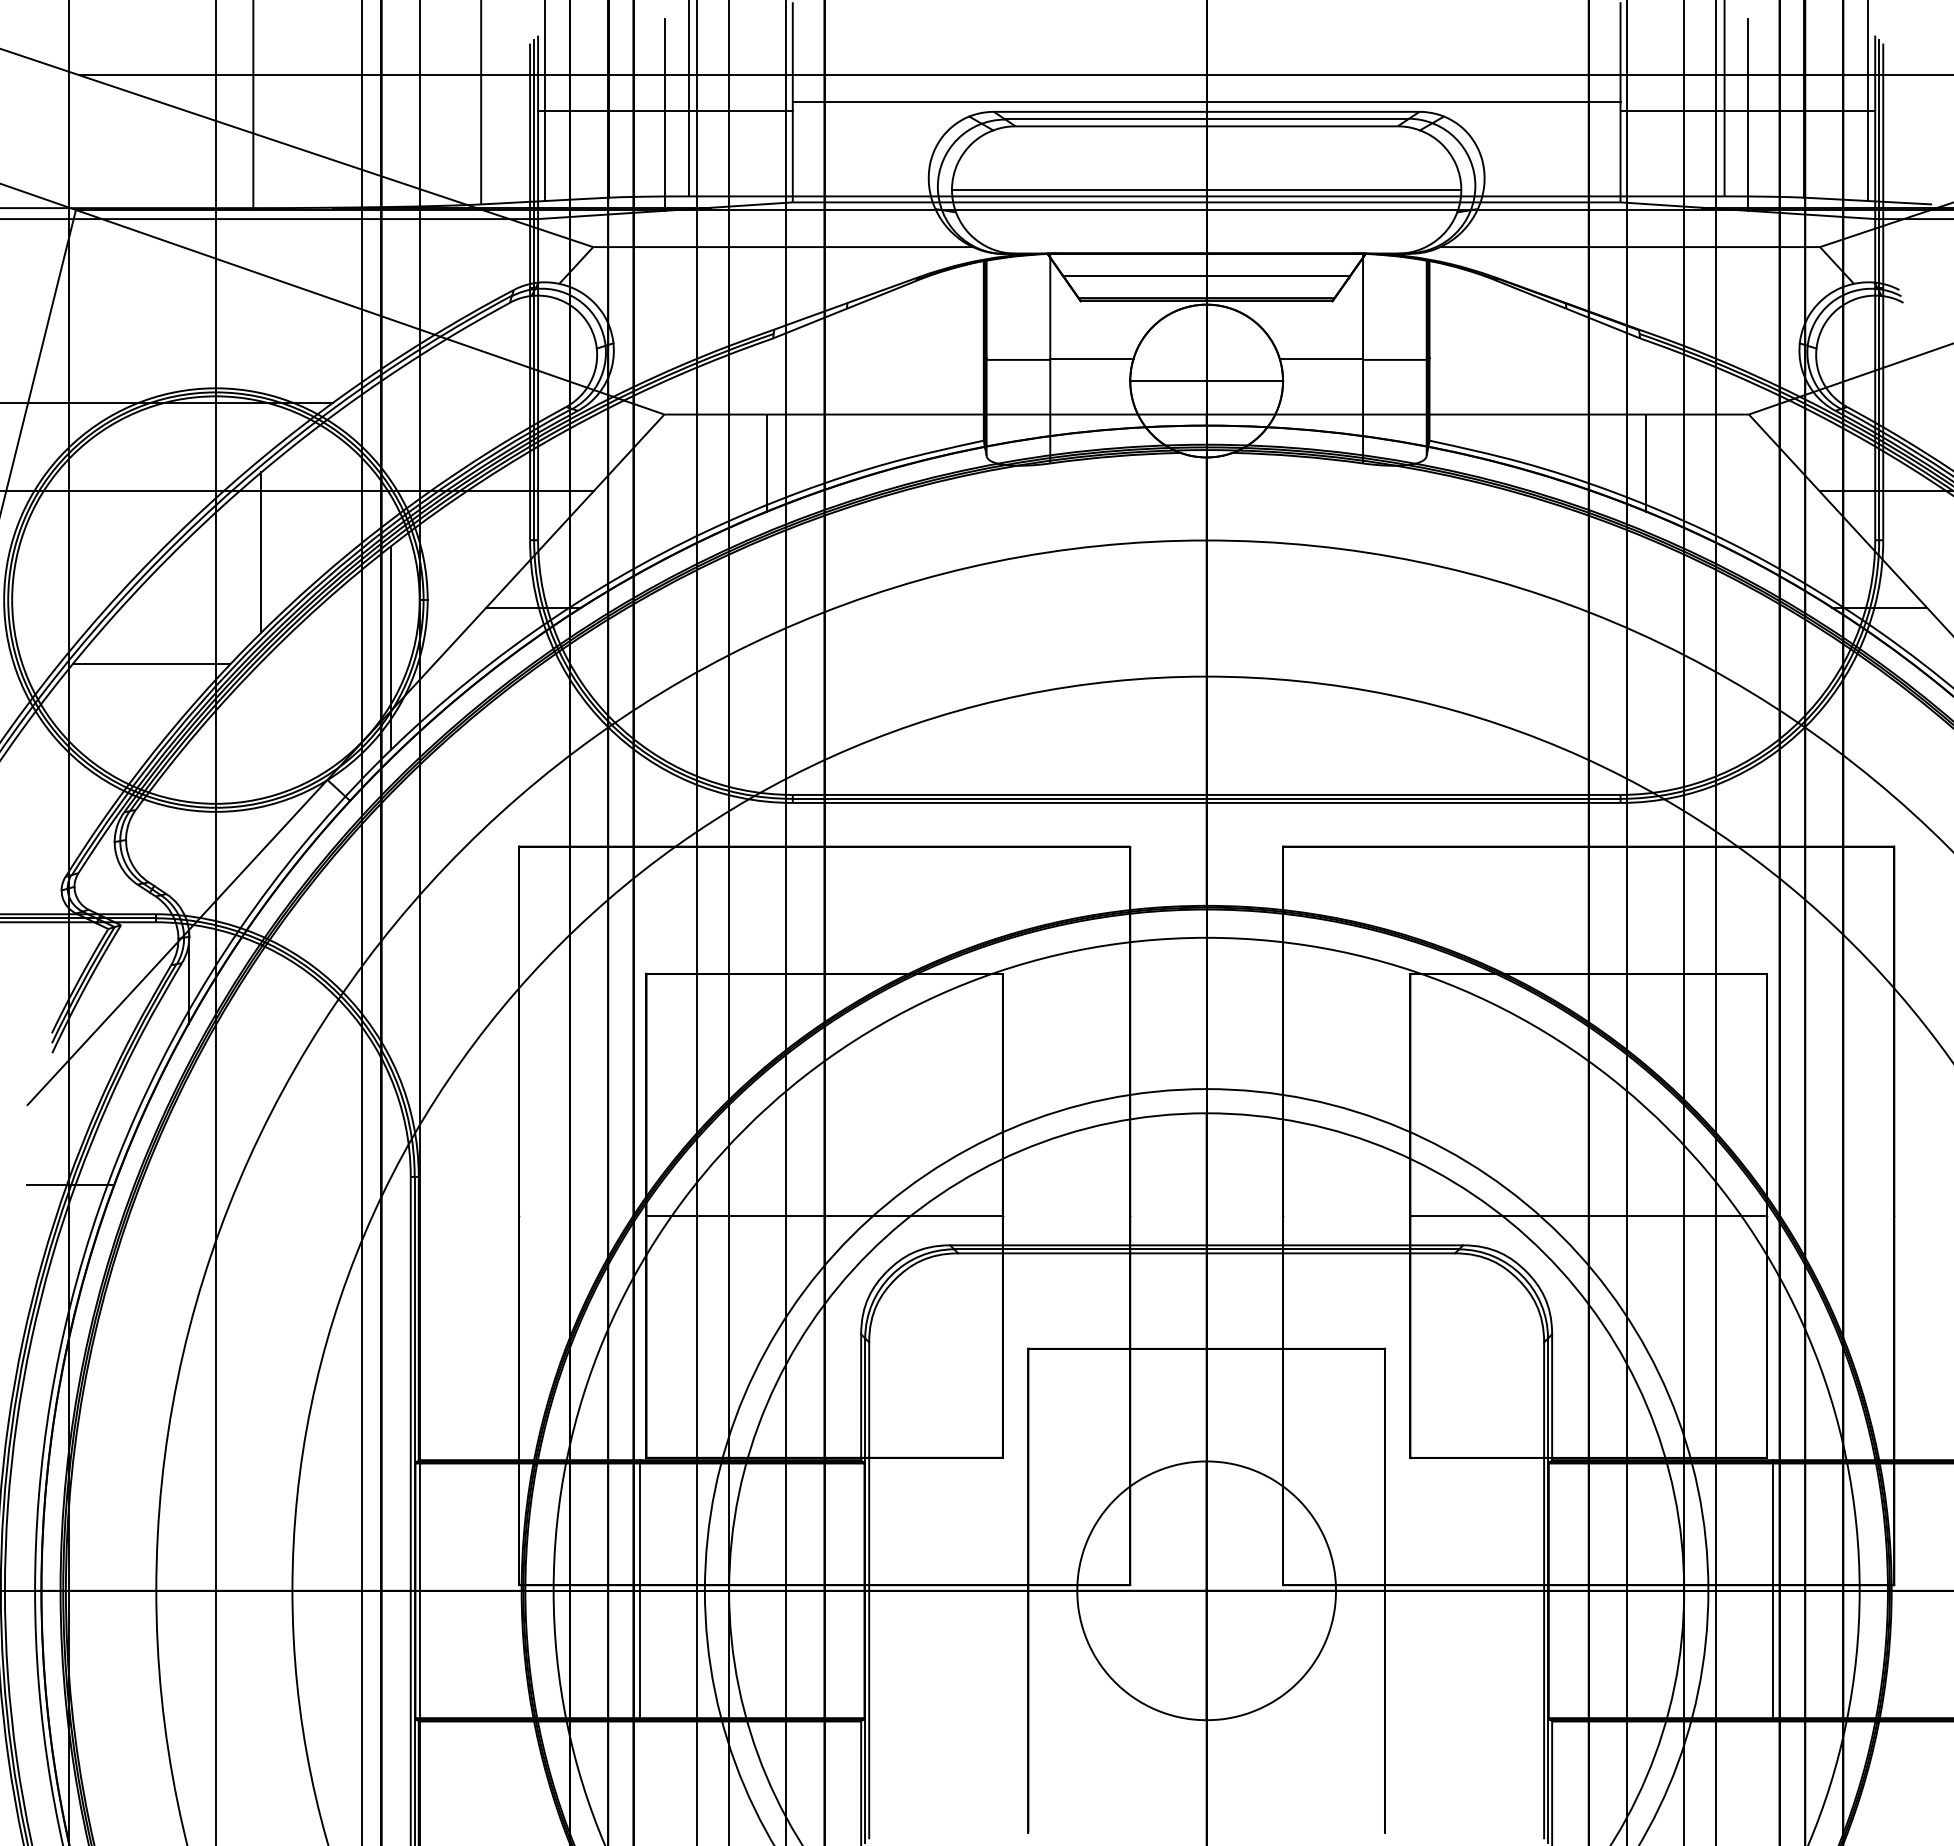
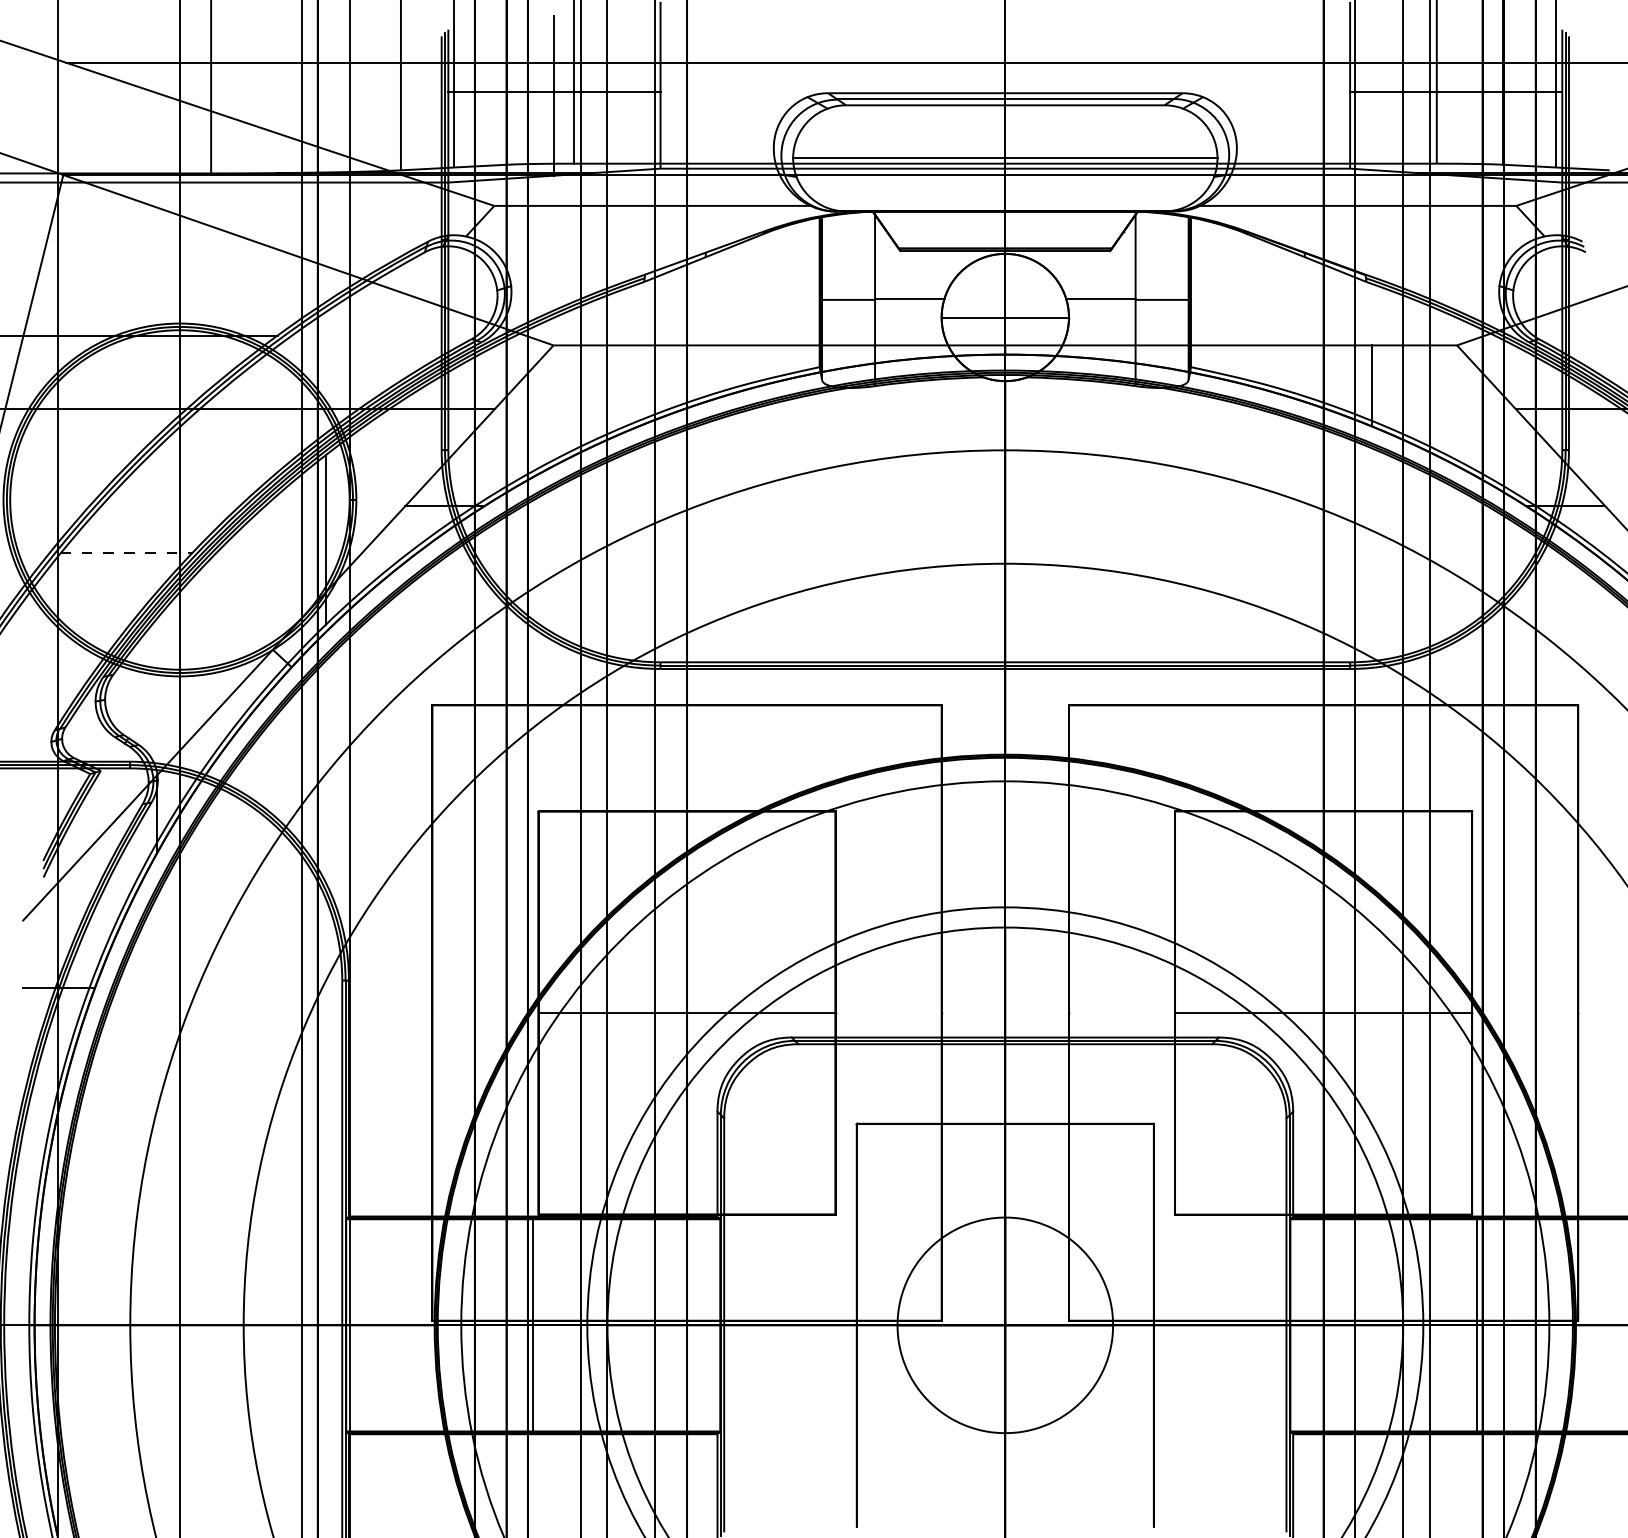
line: (1206, 102) -> (1005, 85), removed
line: (1747, 114) -> (1455, 95), removed
line: (1206, 276) -> (1005, 230), removed
line: (767, 462) -> (639, 385), removed
line: (261, 552) -> (217, 460), removed
line: (151, 664) -> (126, 553), solid -> dashed

